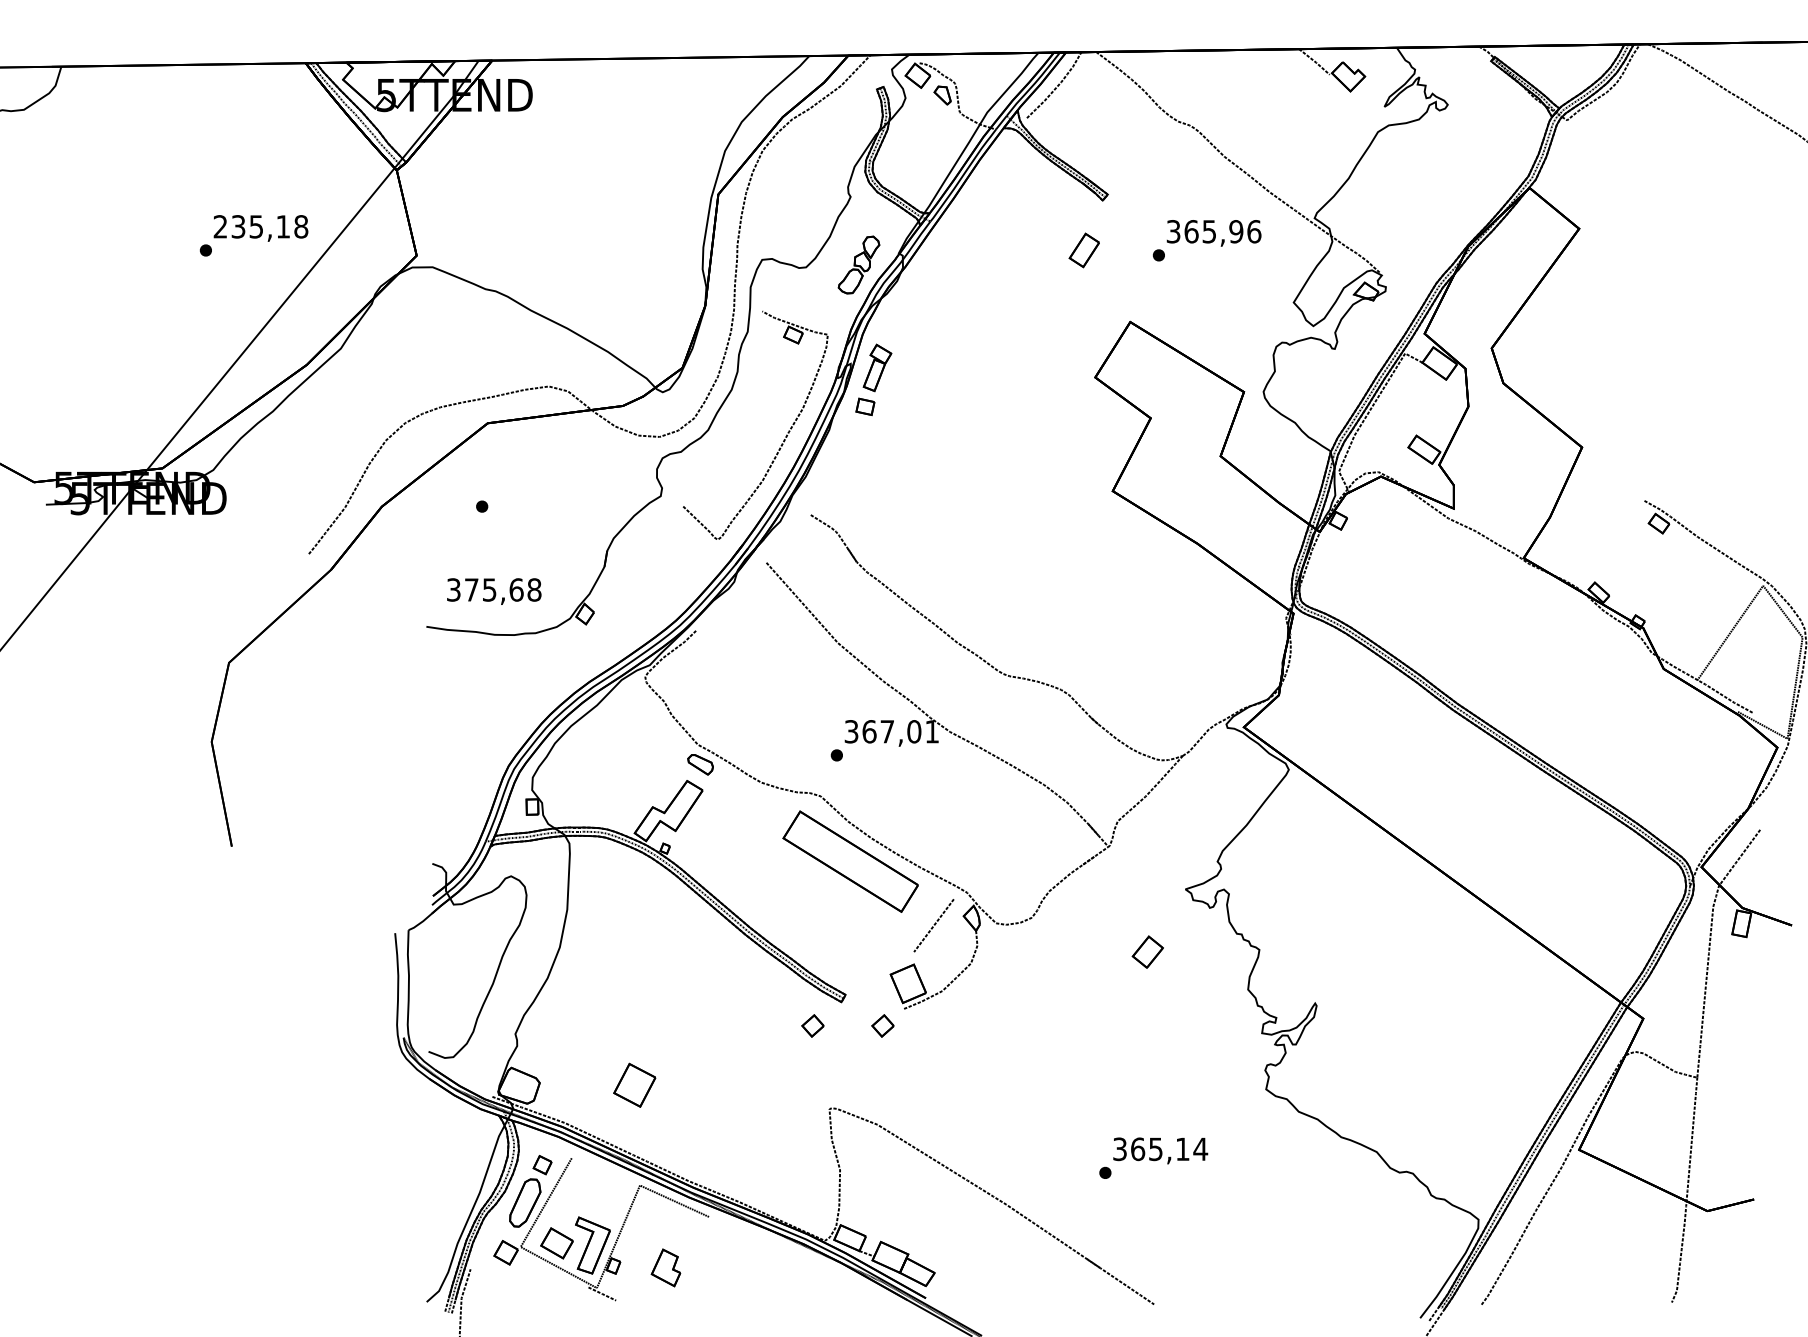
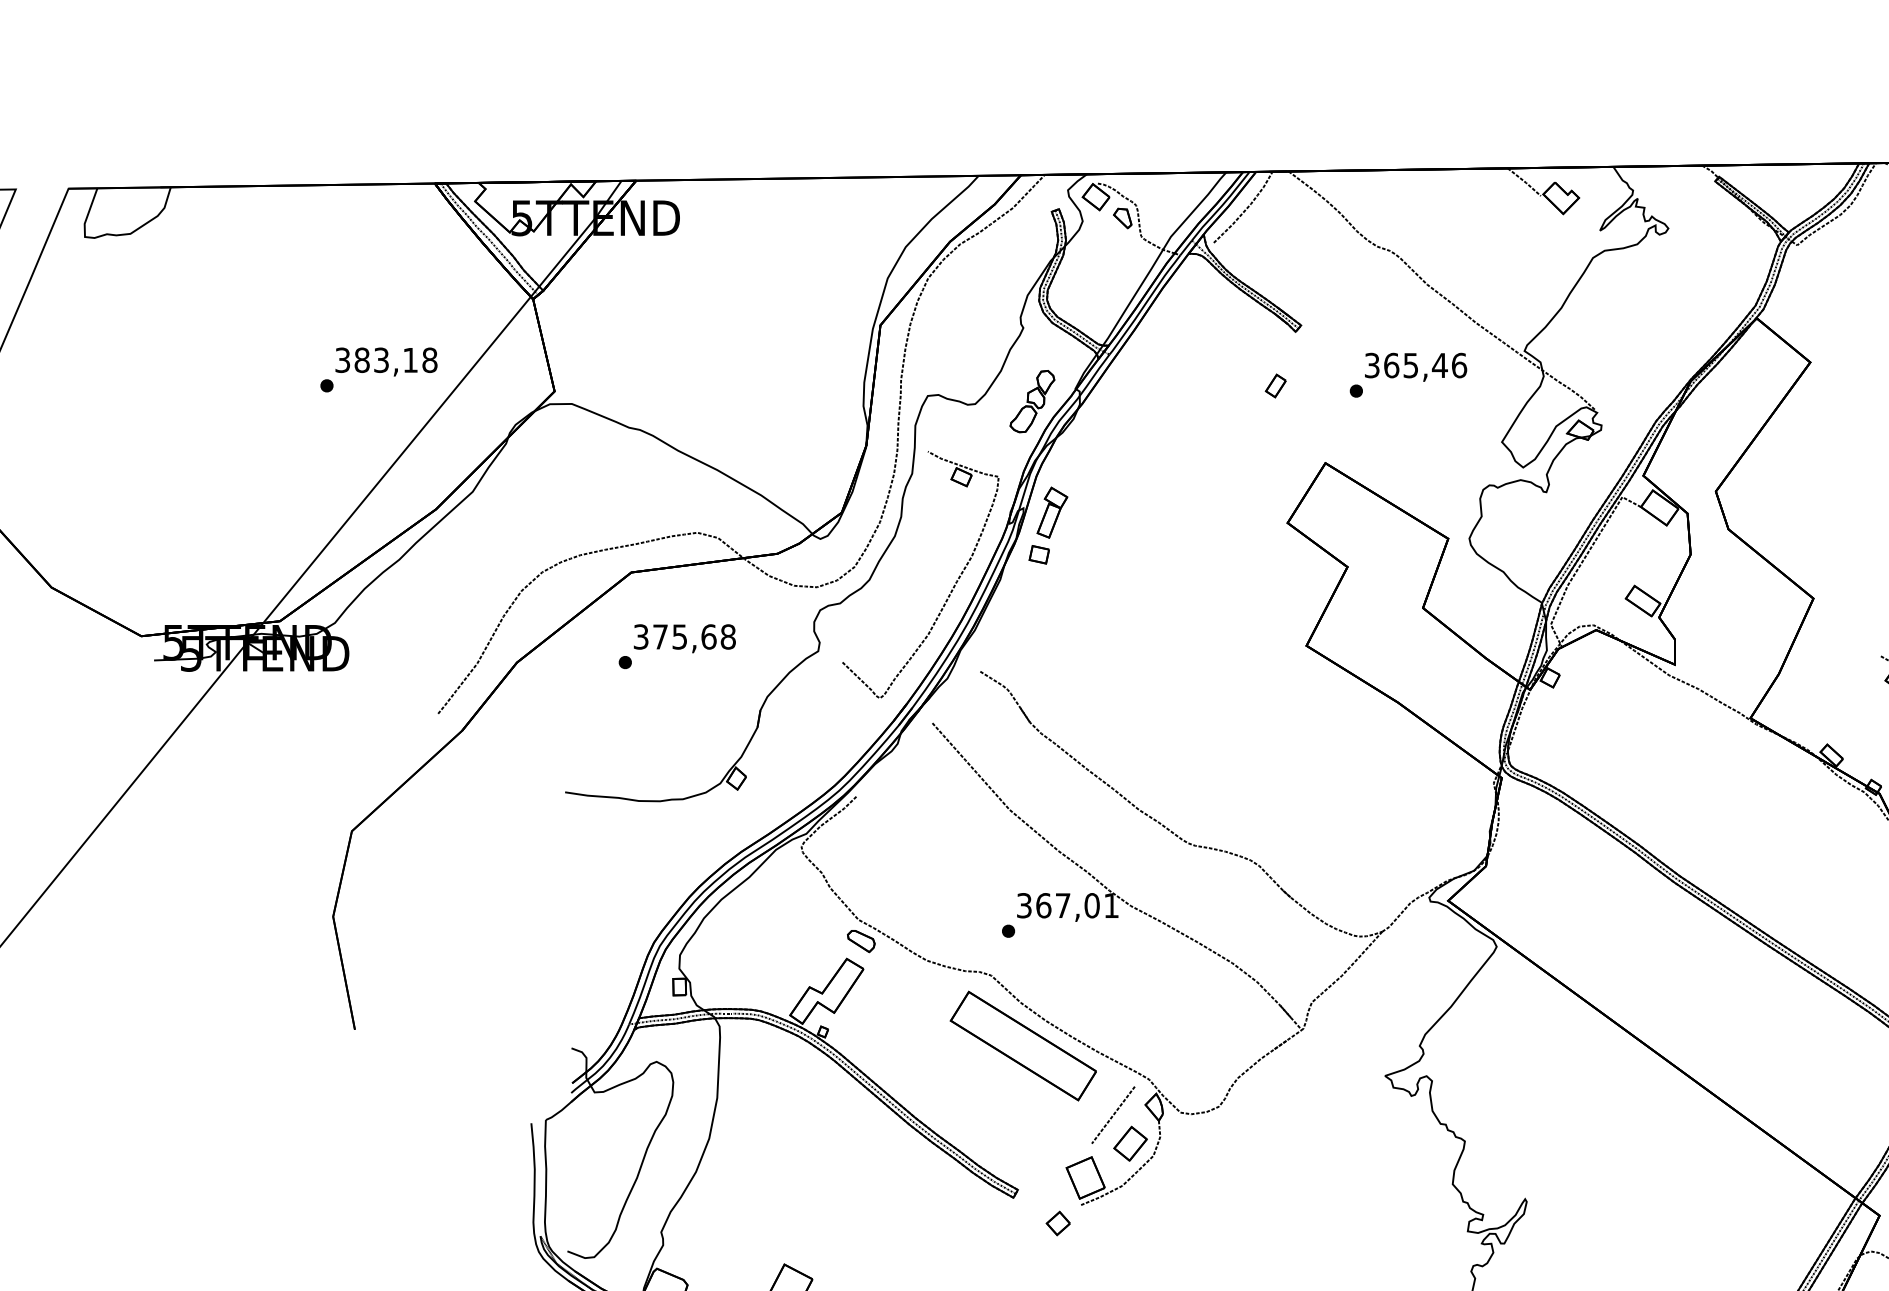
text: (238, 226) -> (362, 359), 235,18 -> 383,18
text: (1235, 231) -> (1439, 365), 365,96 -> 365,46
part: (1084, 250) -> (1275, 385), size x0.62
text: (494, 591) -> (685, 638), moved
part: (1147, 951) -> (1130, 1143), moved
part: (812, 1025) -> (982, 1223), removed

